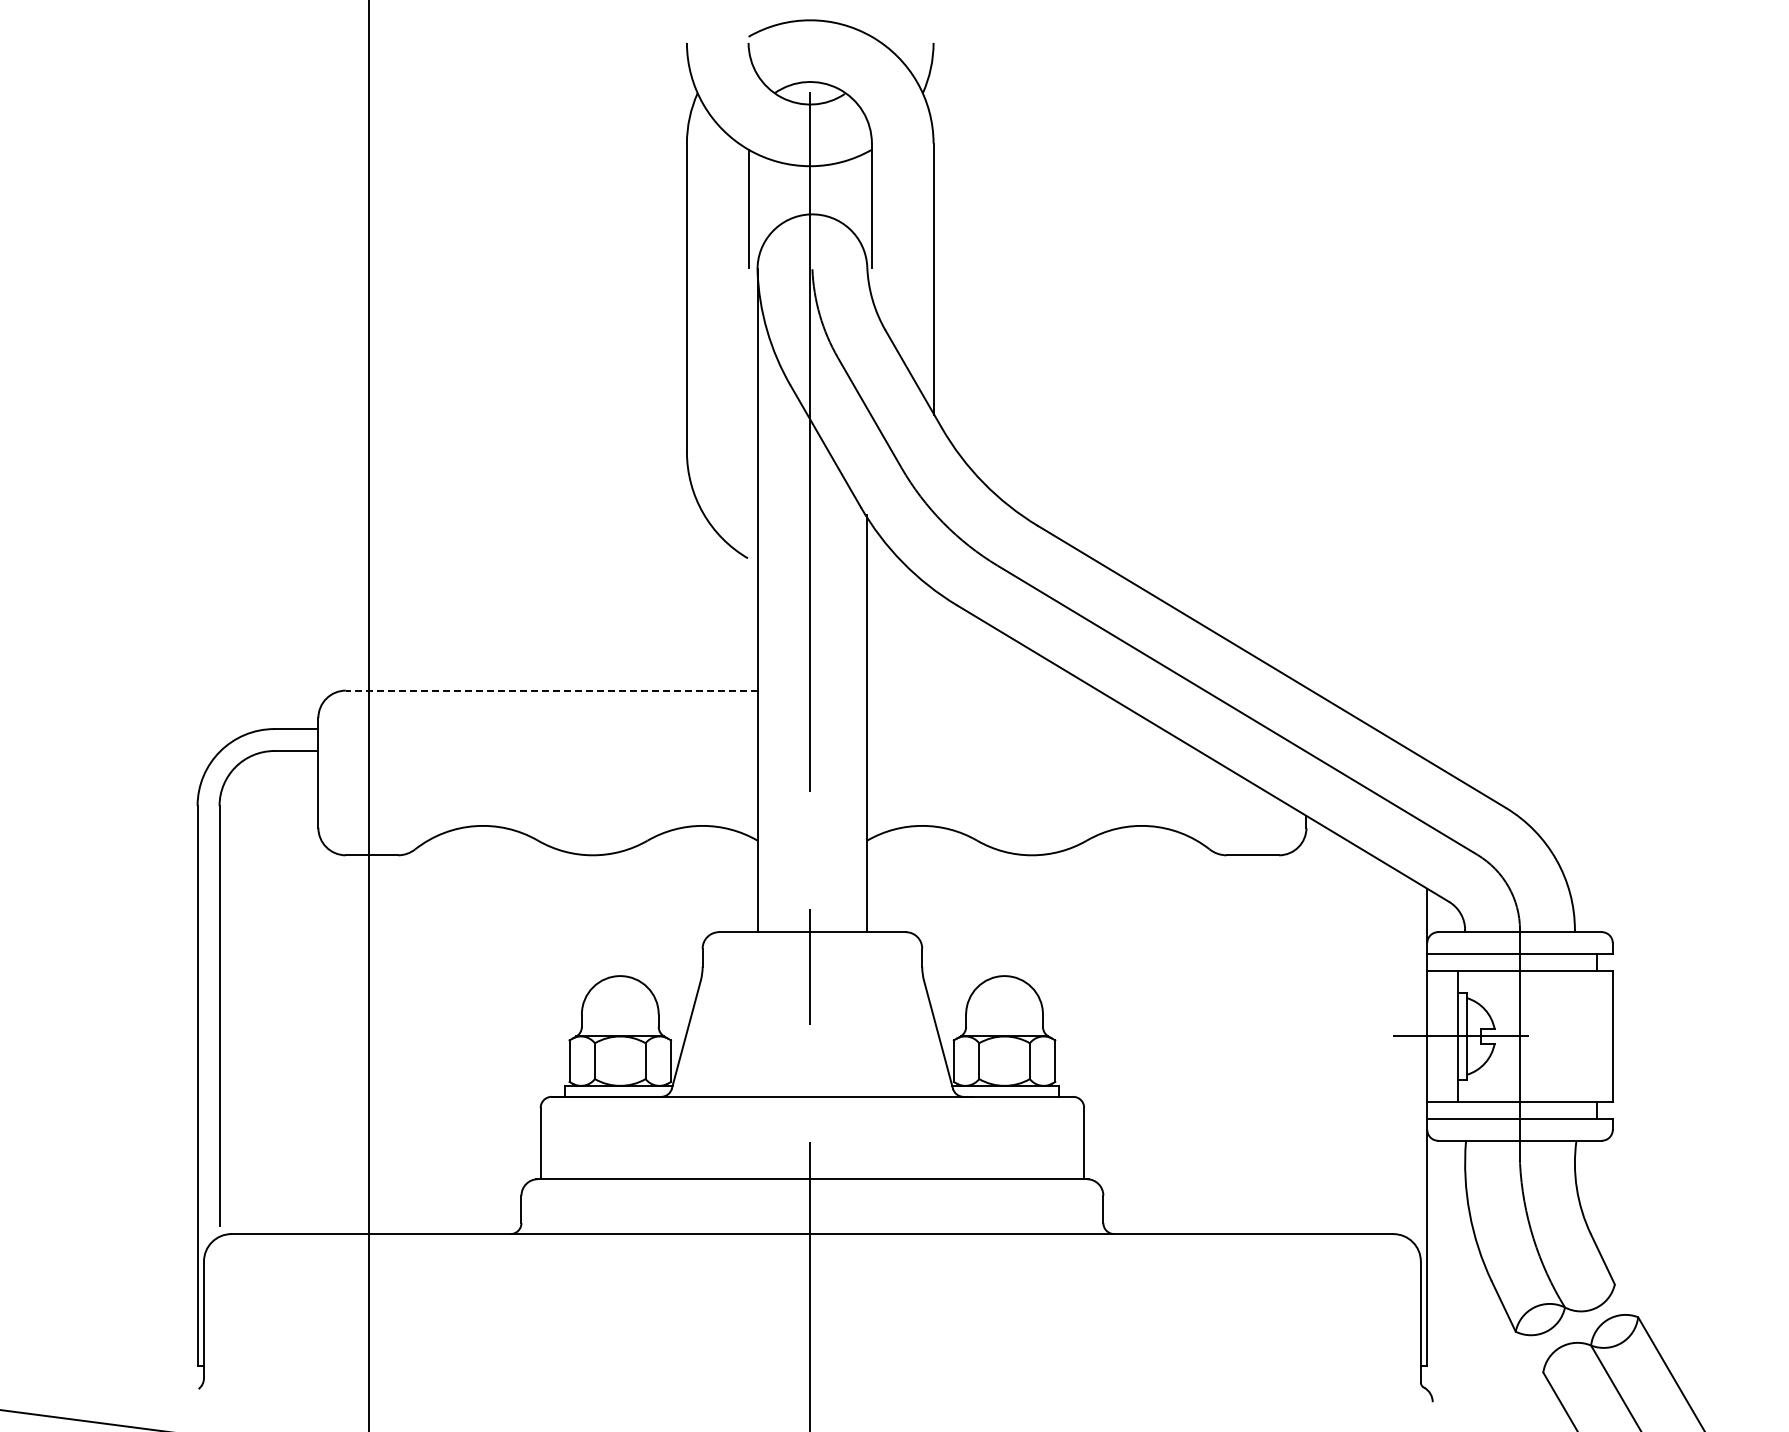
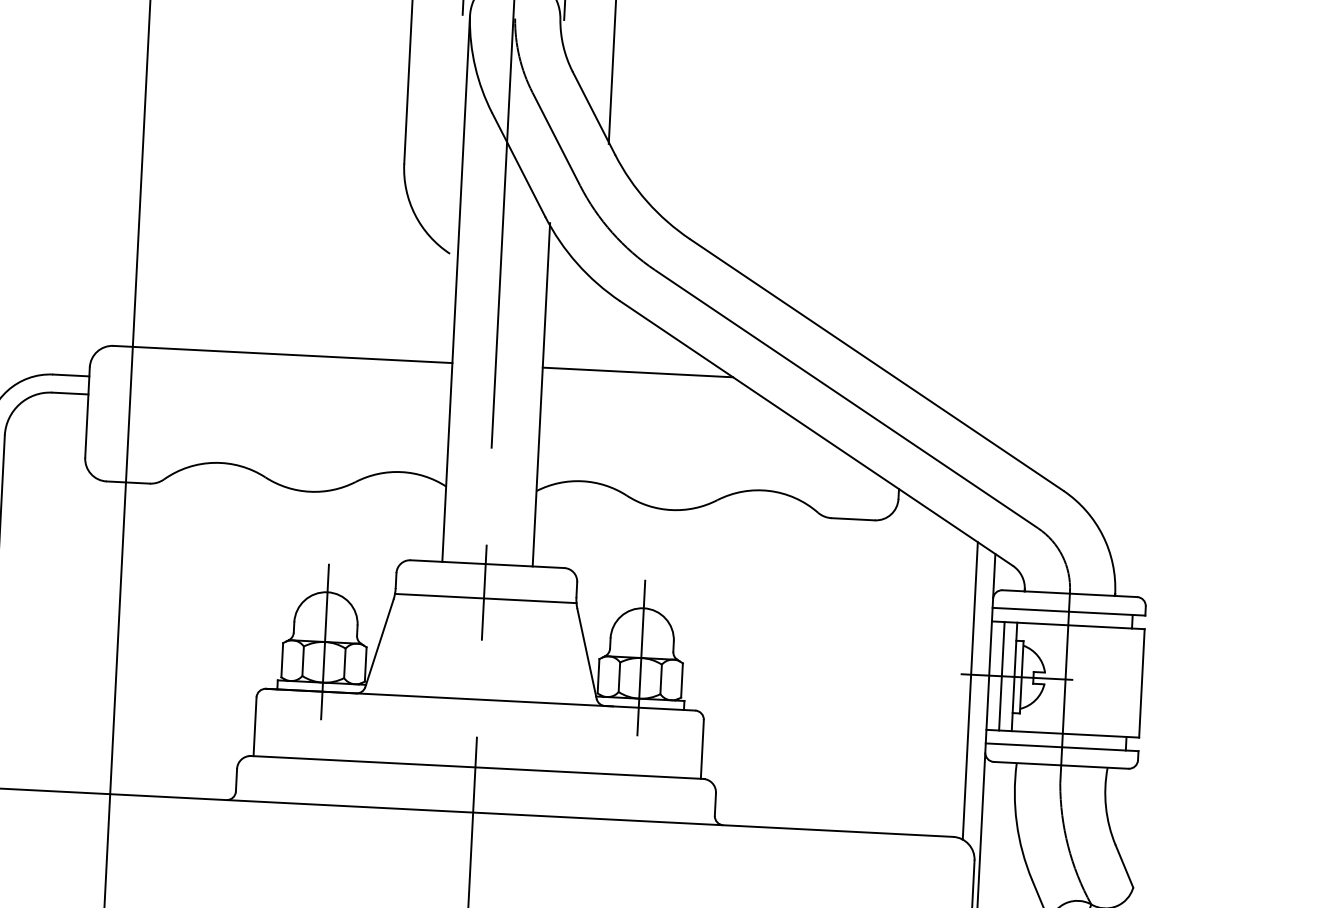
line: (551, 690) -> (282, 354), dashed -> solid
line: (982, 690) -> (637, 372), added
line: (812, 973) -> (485, 598), added
line: (620, 1036) -> (325, 642), added
line: (1004, 1036) -> (641, 658), added
line: (1442, 1036) -> (1001, 676), added
line: (1405, 1055) -> (970, 690), added

